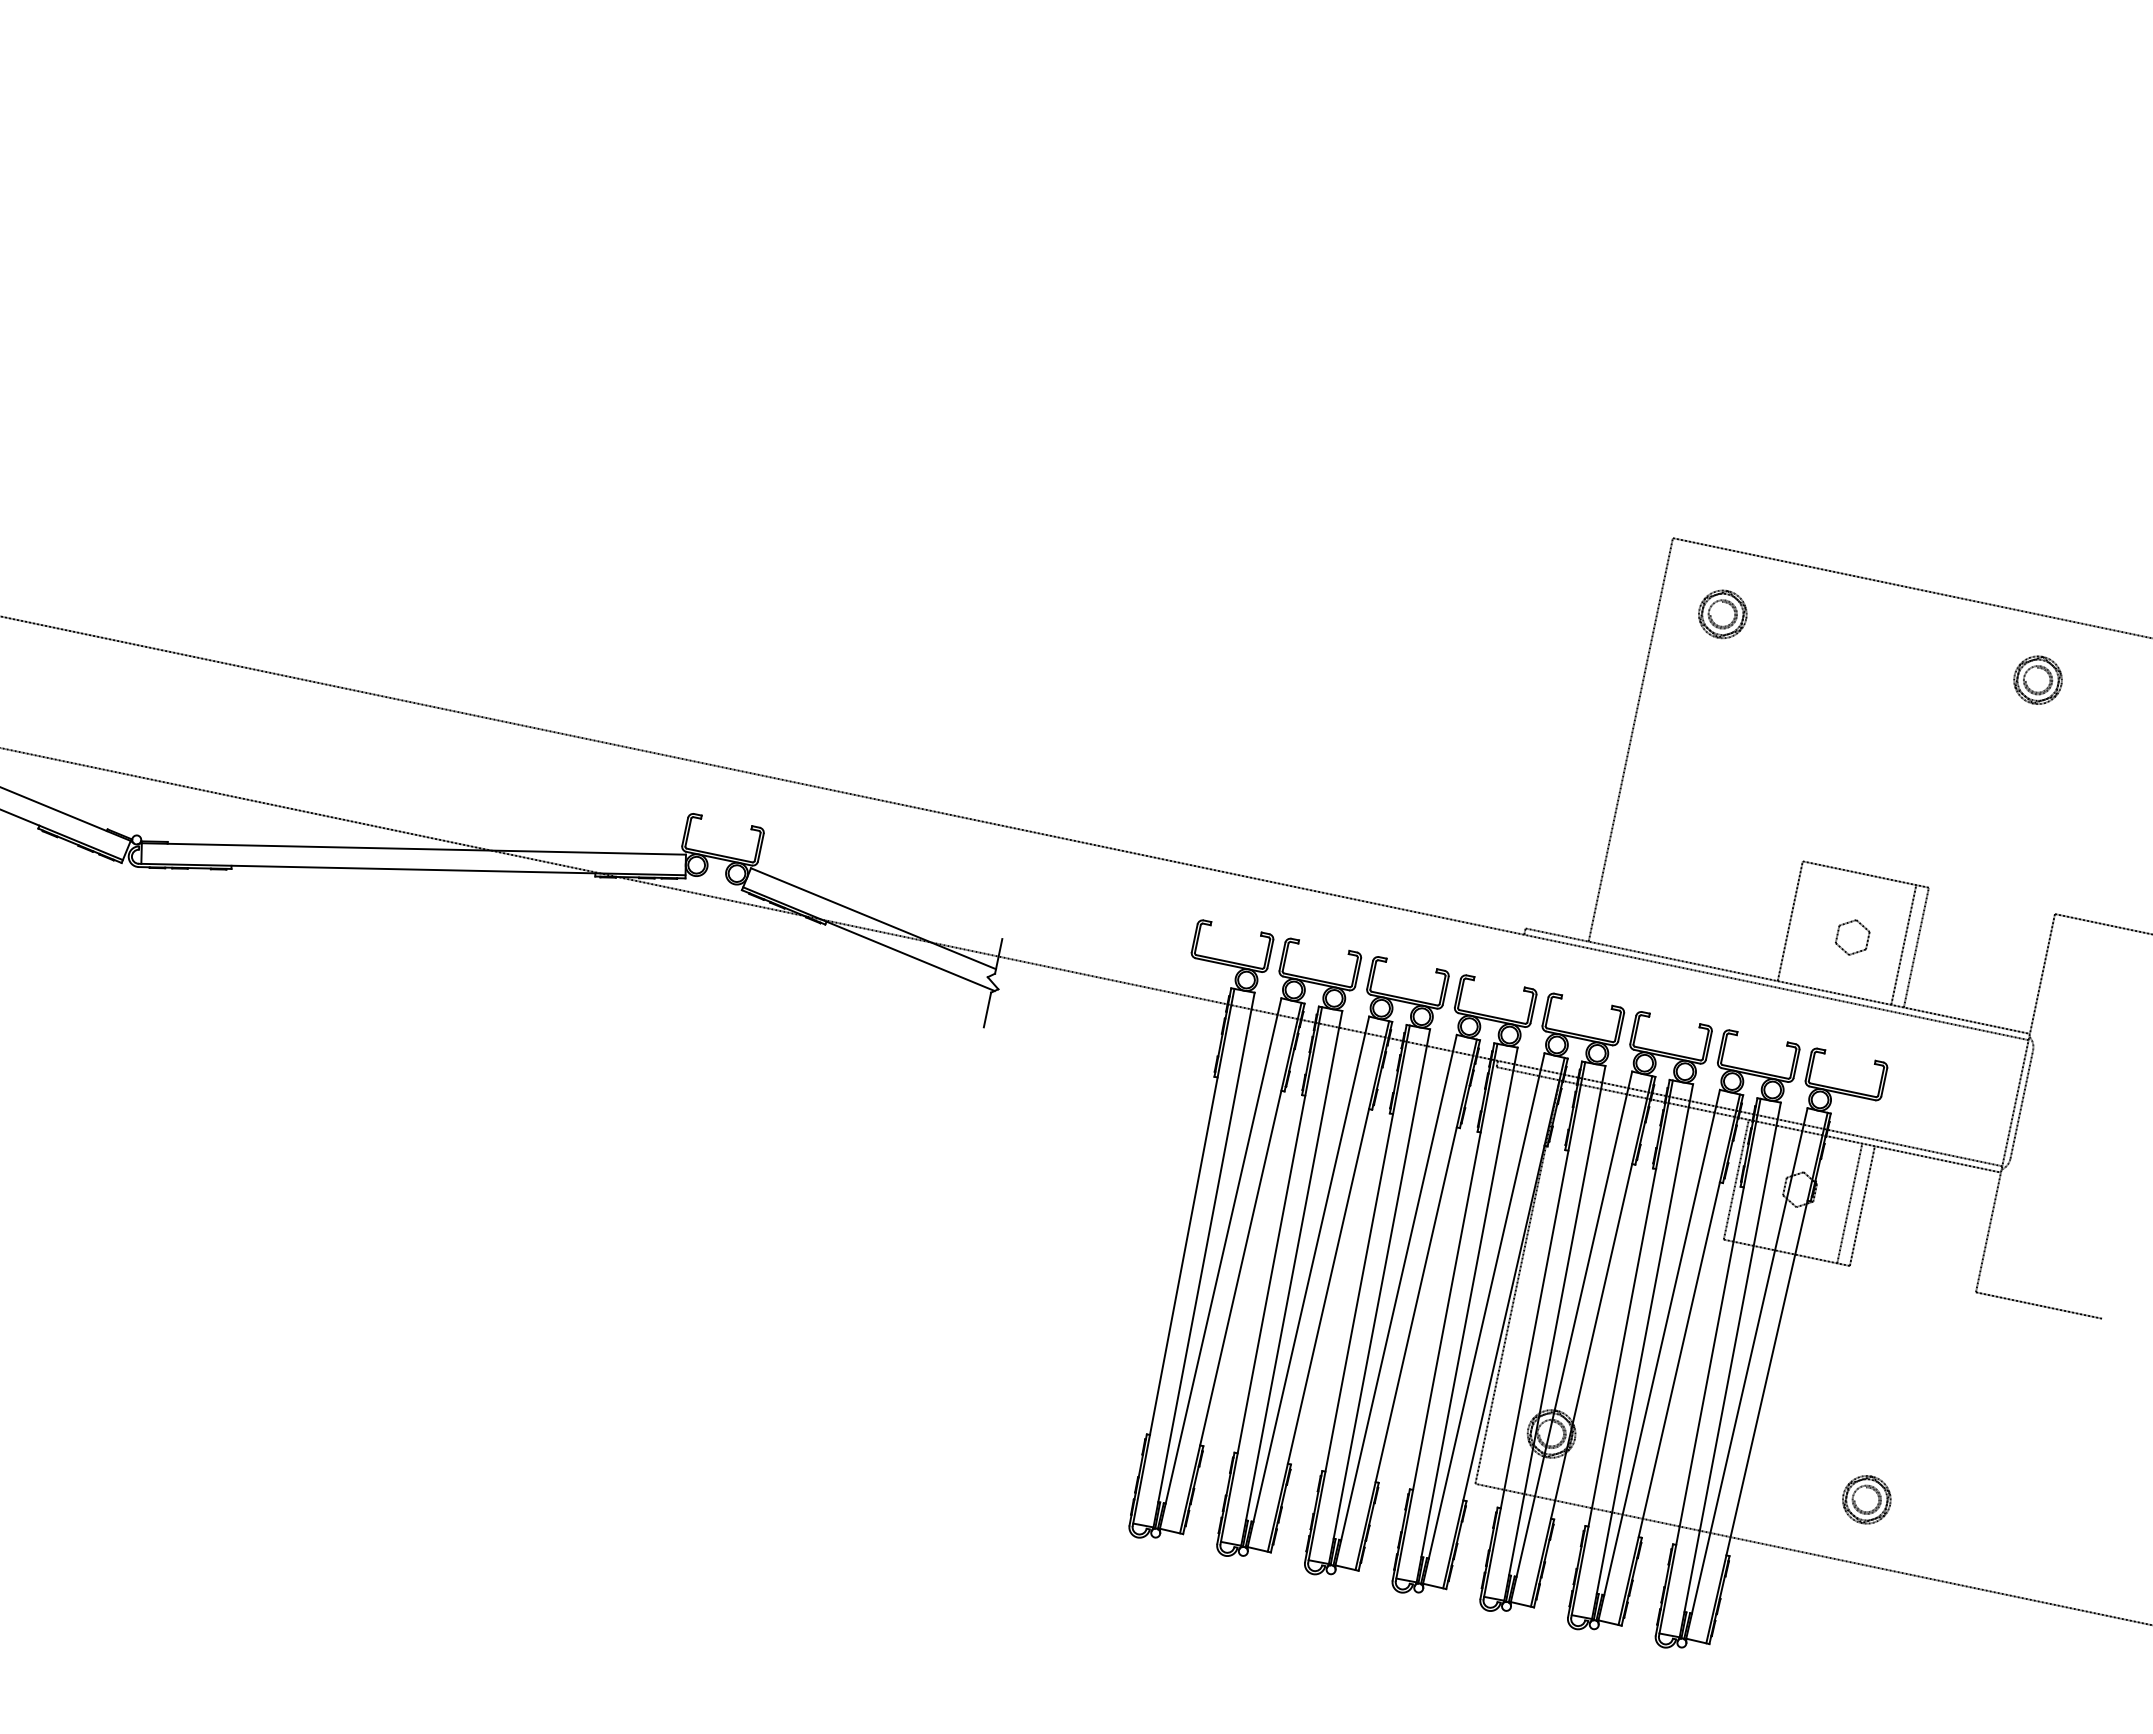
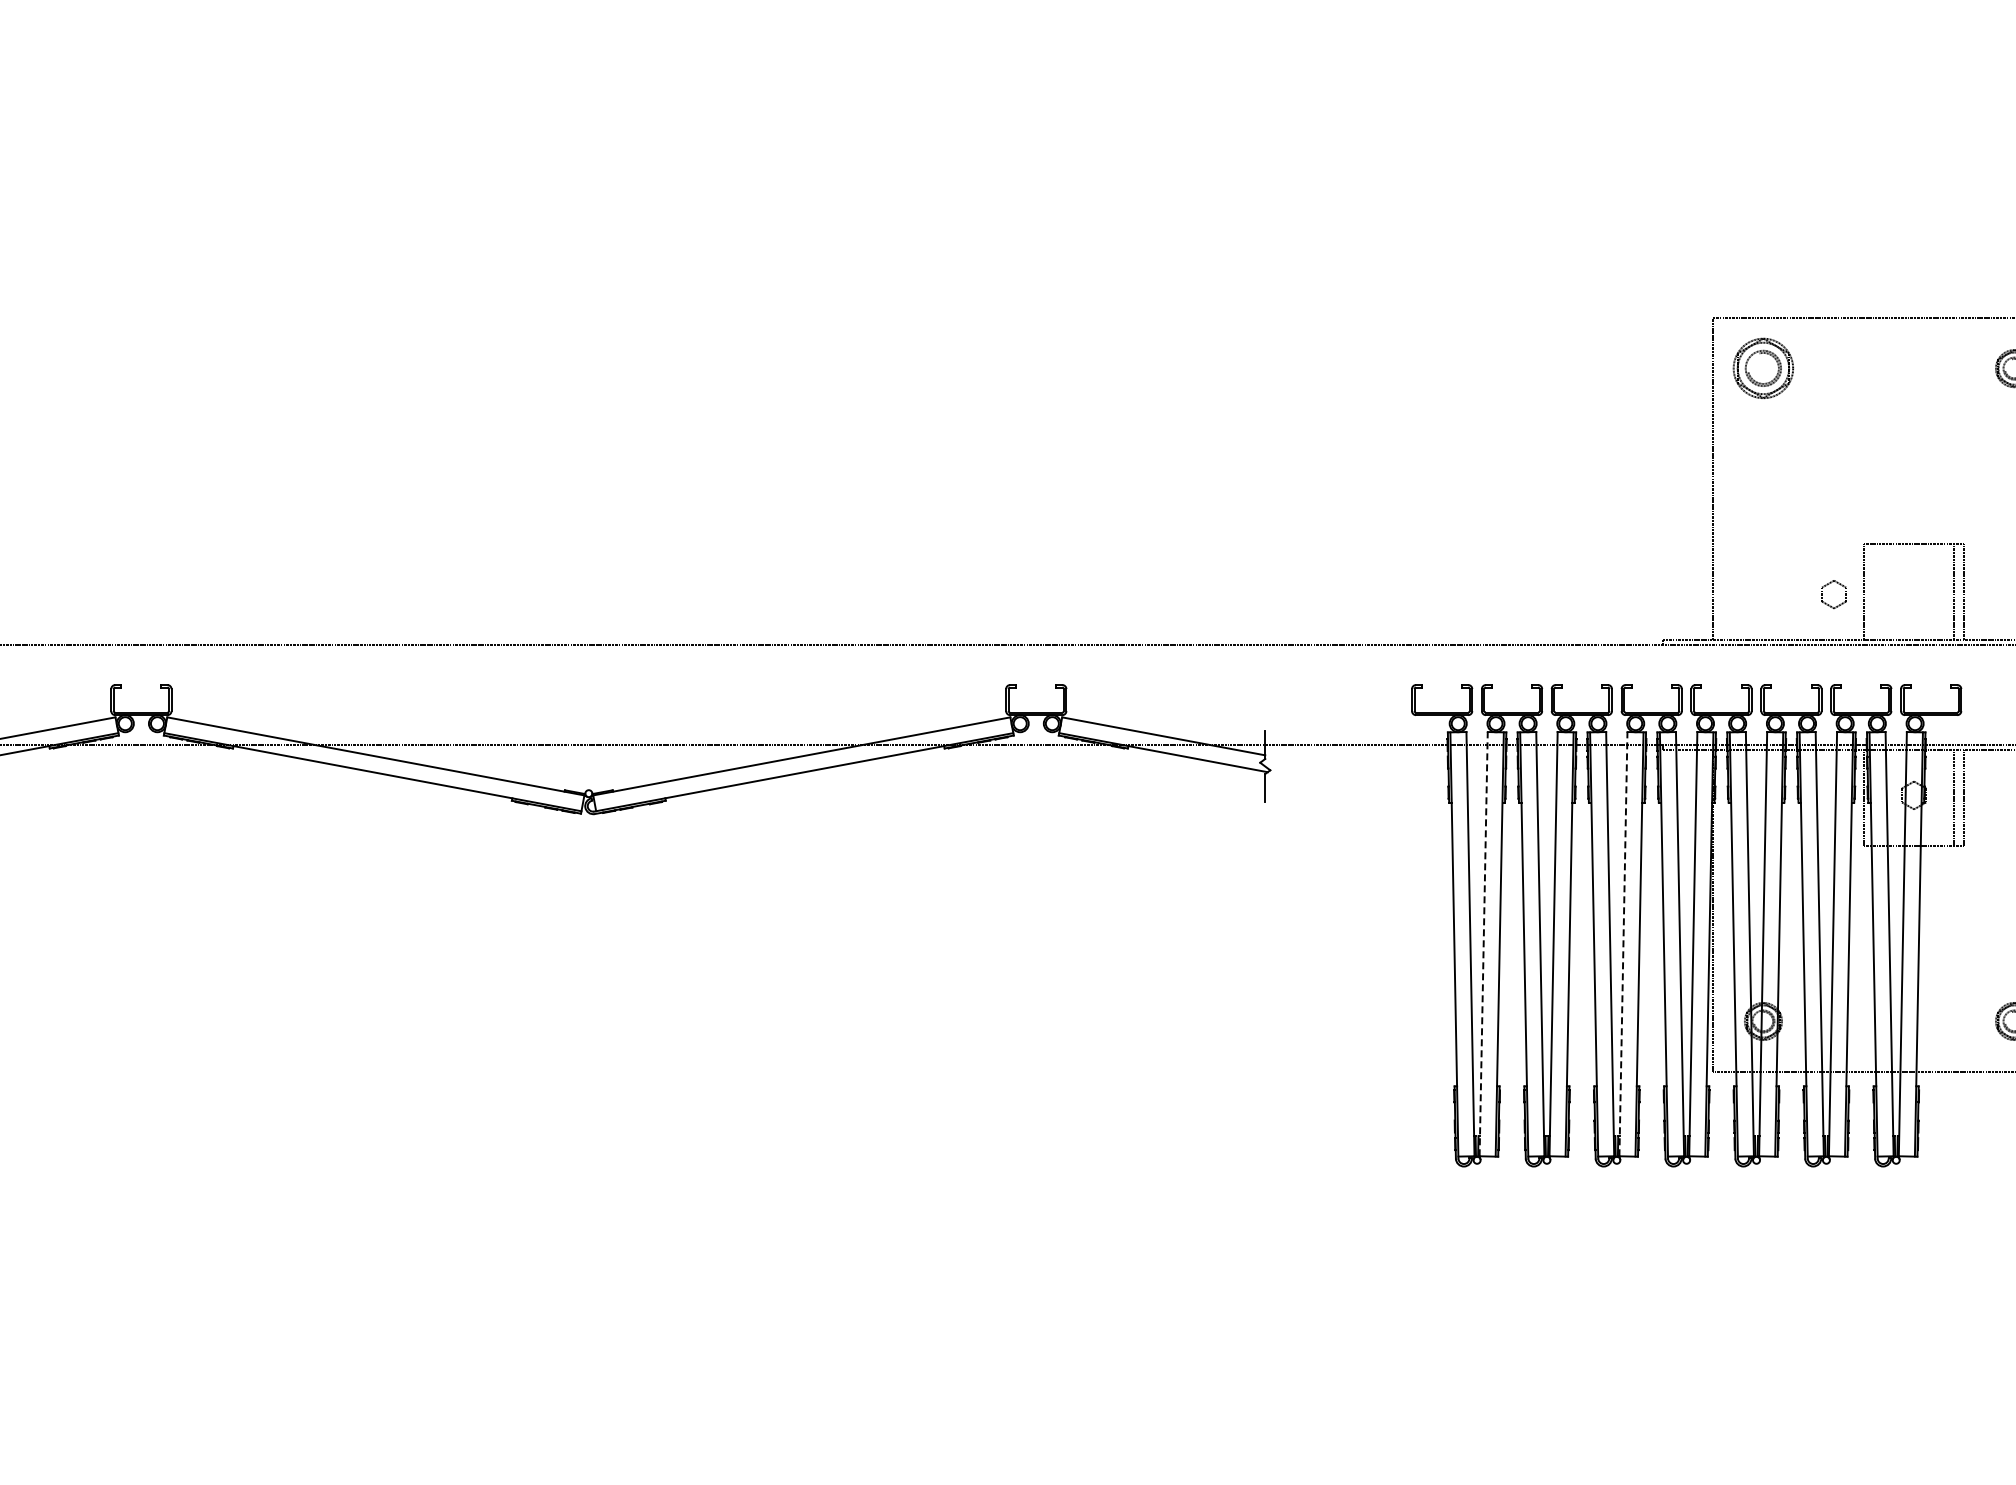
part: (1722, 614) -> (1763, 368), size x1.6
part: (1849, 923) -> (1829, 584), moved
line: (1220, 1262) -> (1483, 943), solid -> dashed
line: (1396, 1299) -> (1623, 943), solid -> dashed

